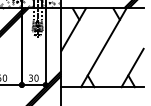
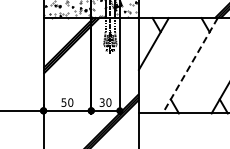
line: (104, 48) -> (190, 66), solid -> dashed

